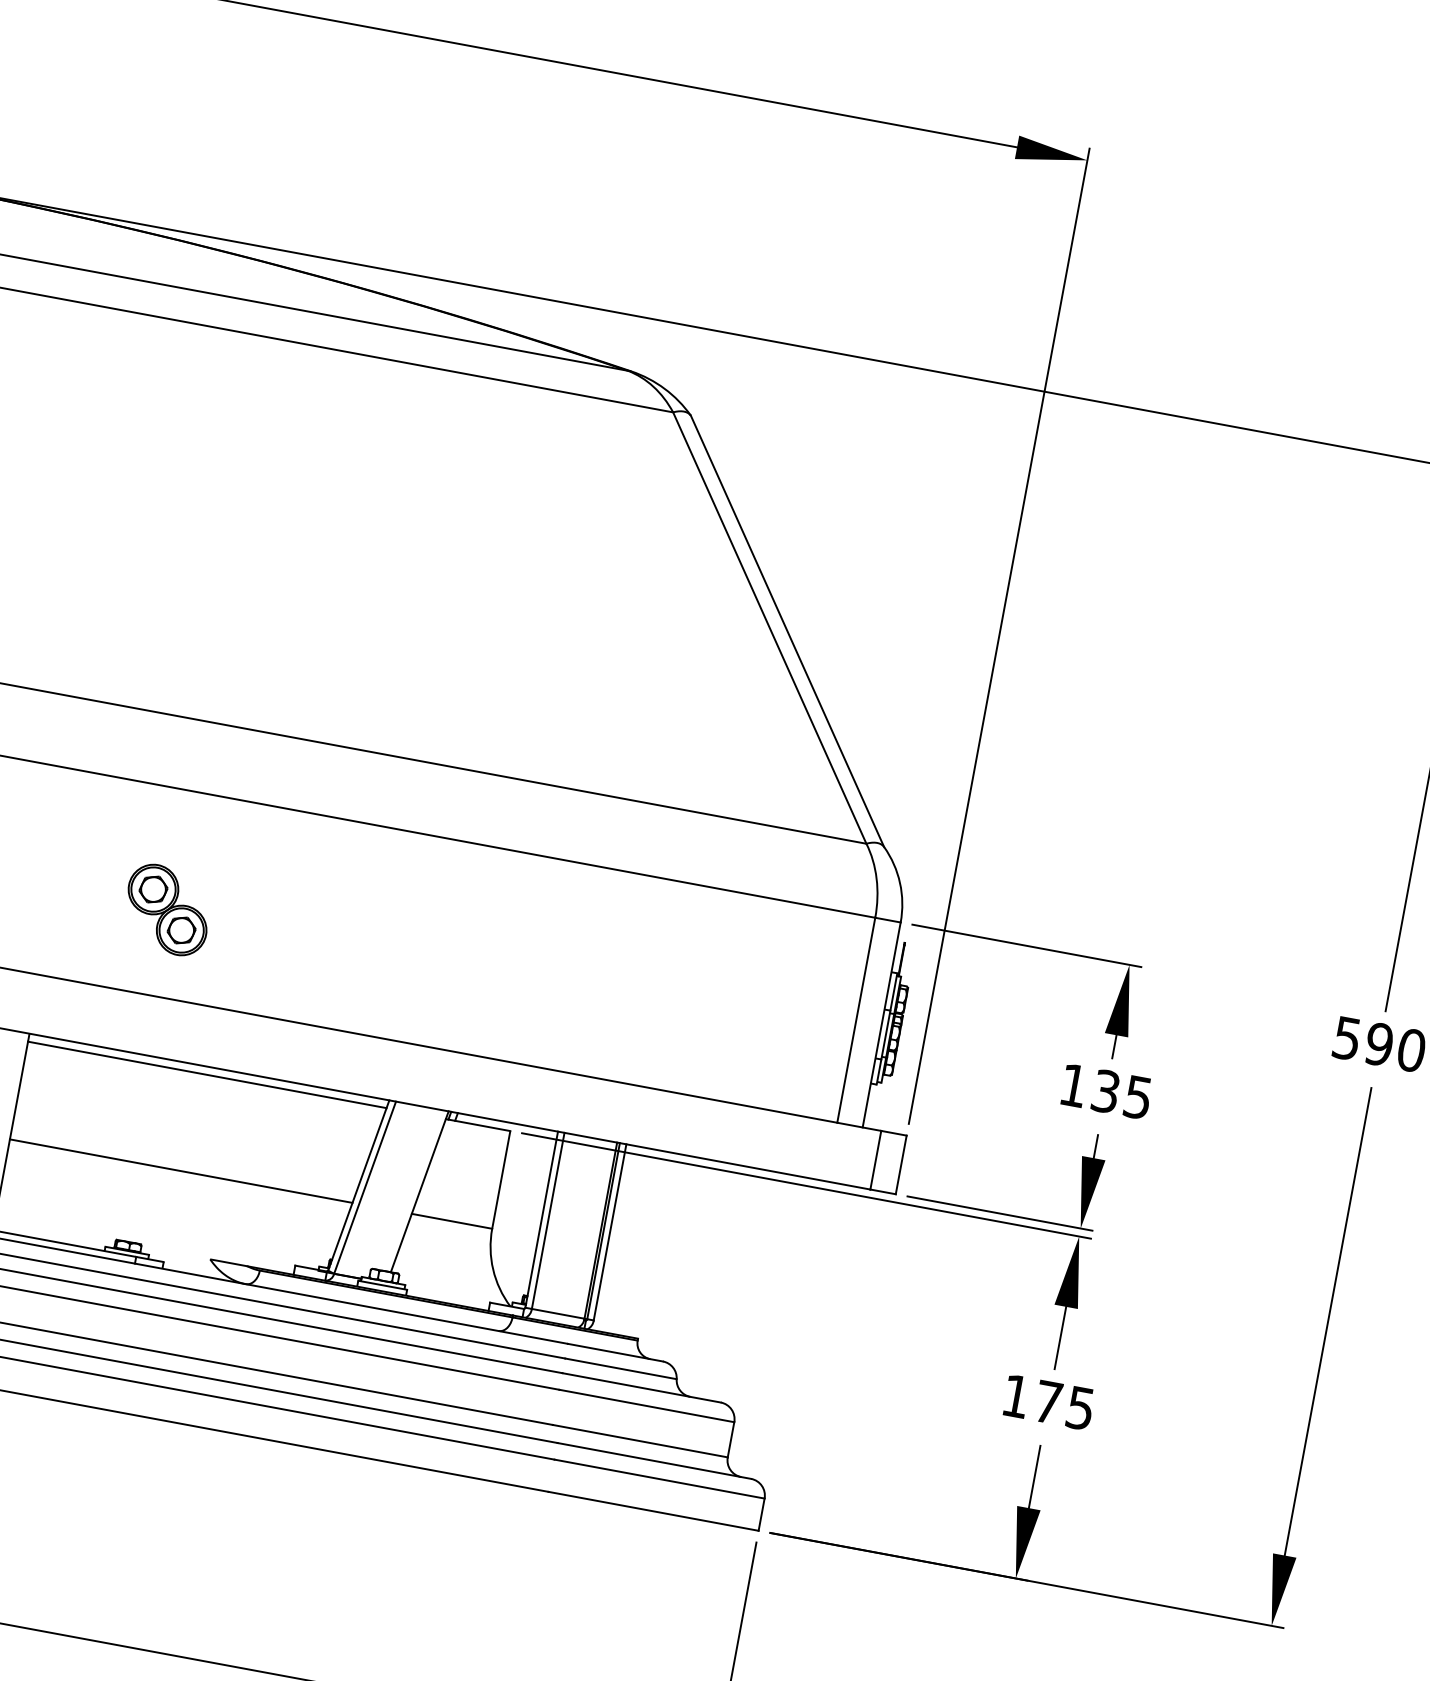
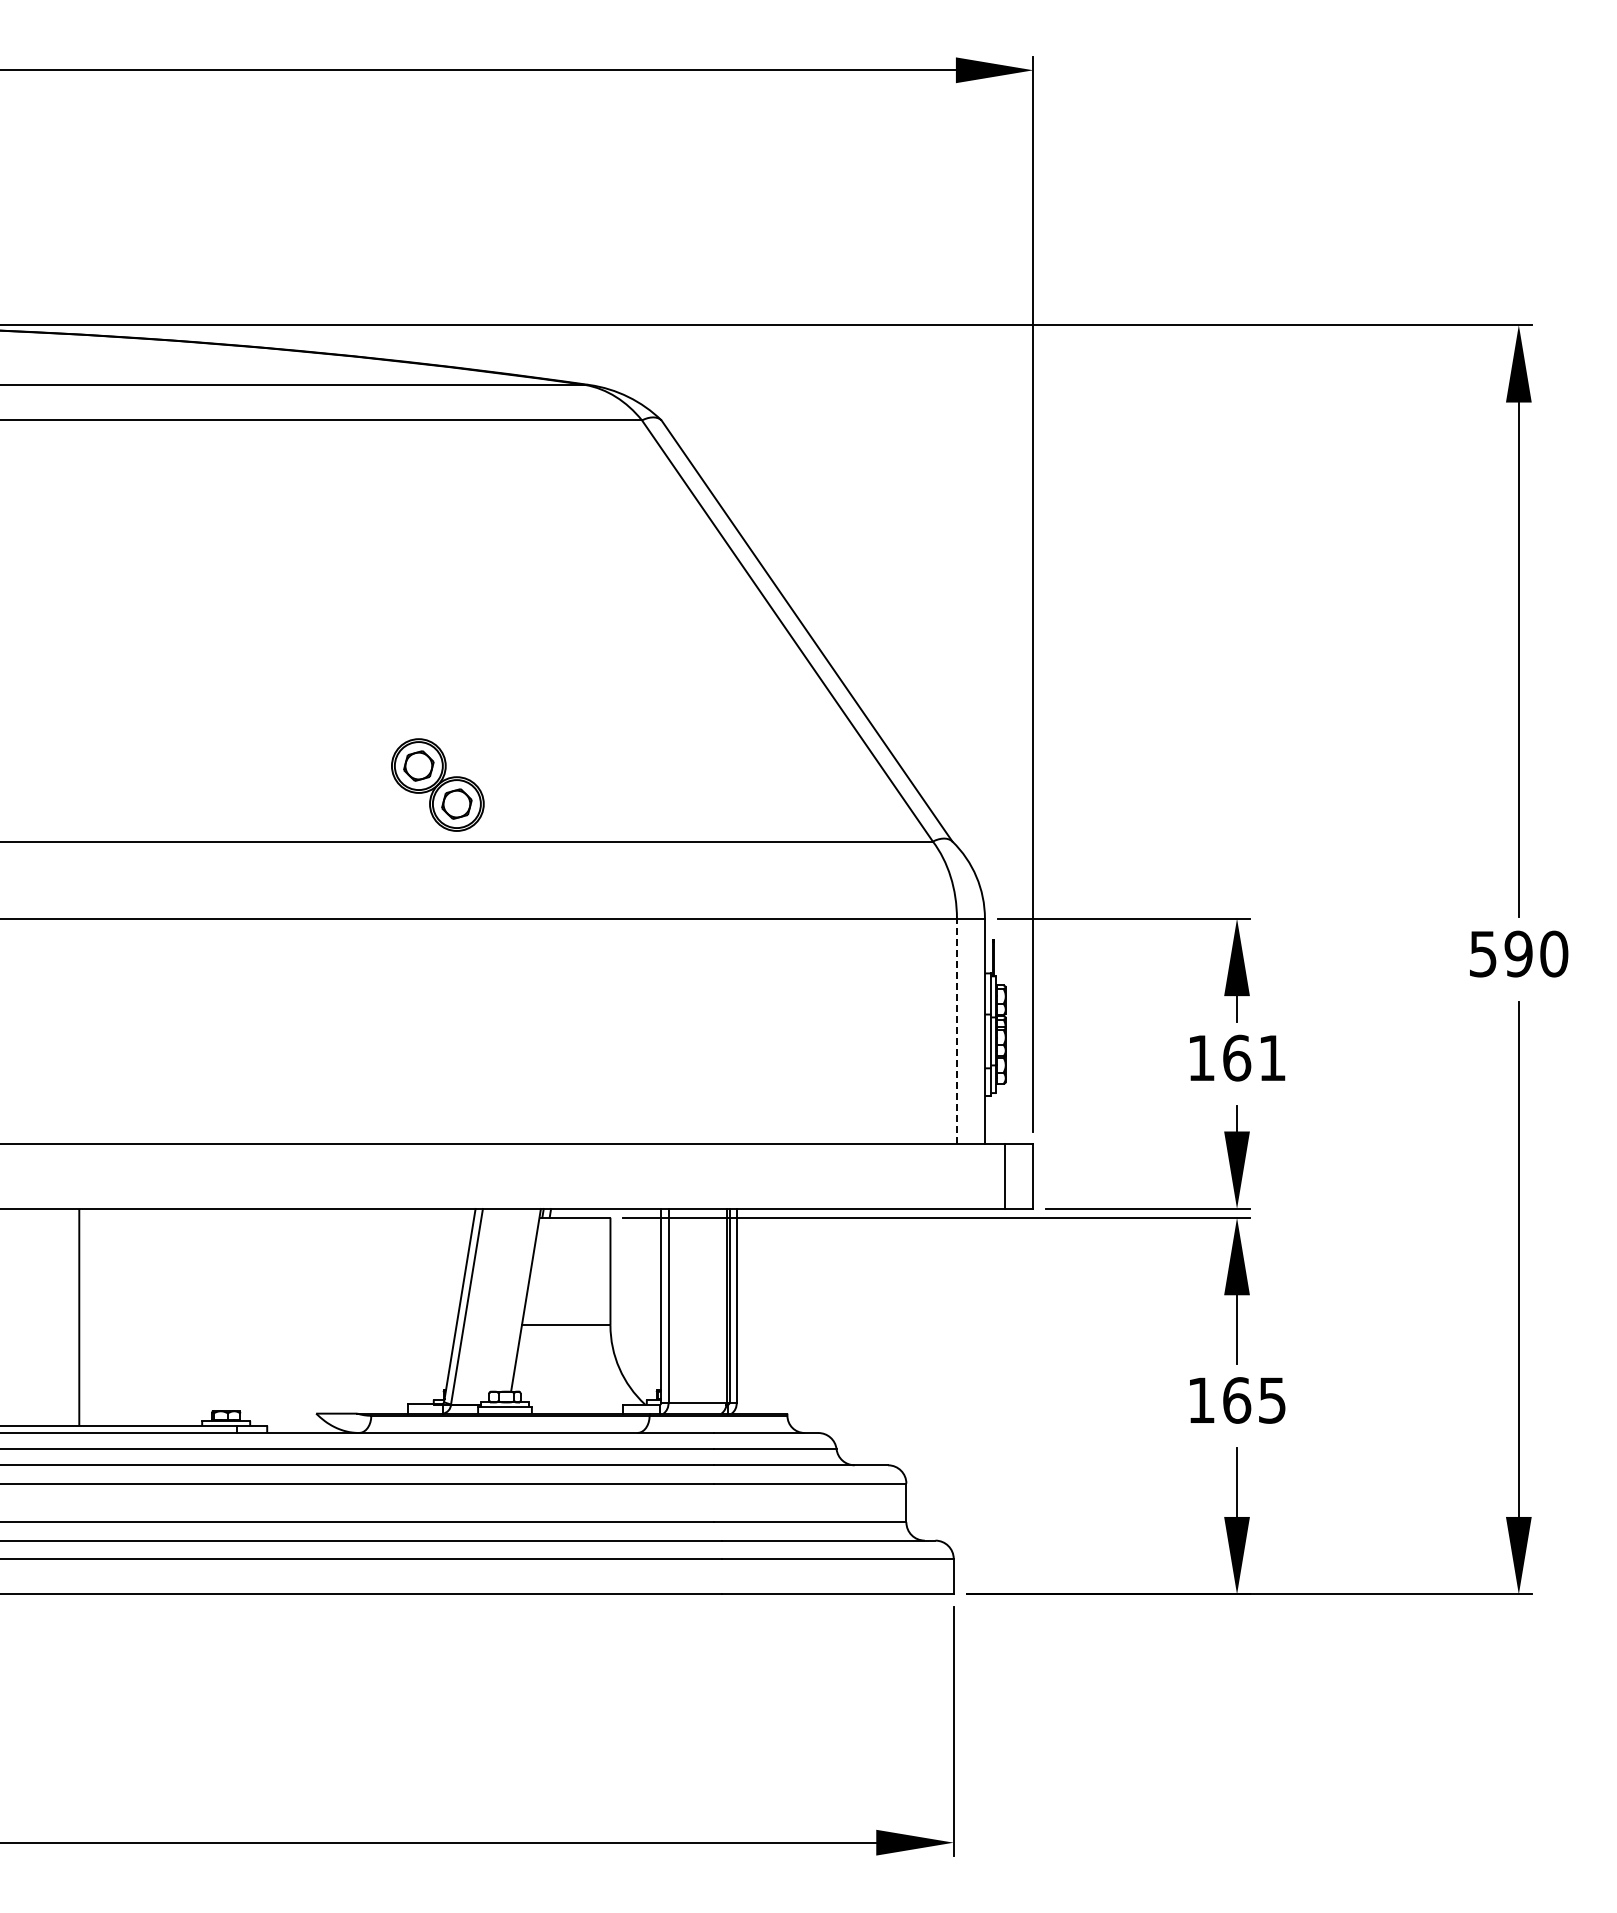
part: (167, 909) -> (437, 784), moved
line: (855, 1020) -> (956, 1031), solid -> dashed
line: (207, 1074) -> (276, 1217), removed
text: (1122, 1093) -> (1254, 1057), 135 -> 161
line: (180, 1171) -> (267, 1325), removed
text: (1048, 1402) -> (1237, 1400), 175 -> 165

